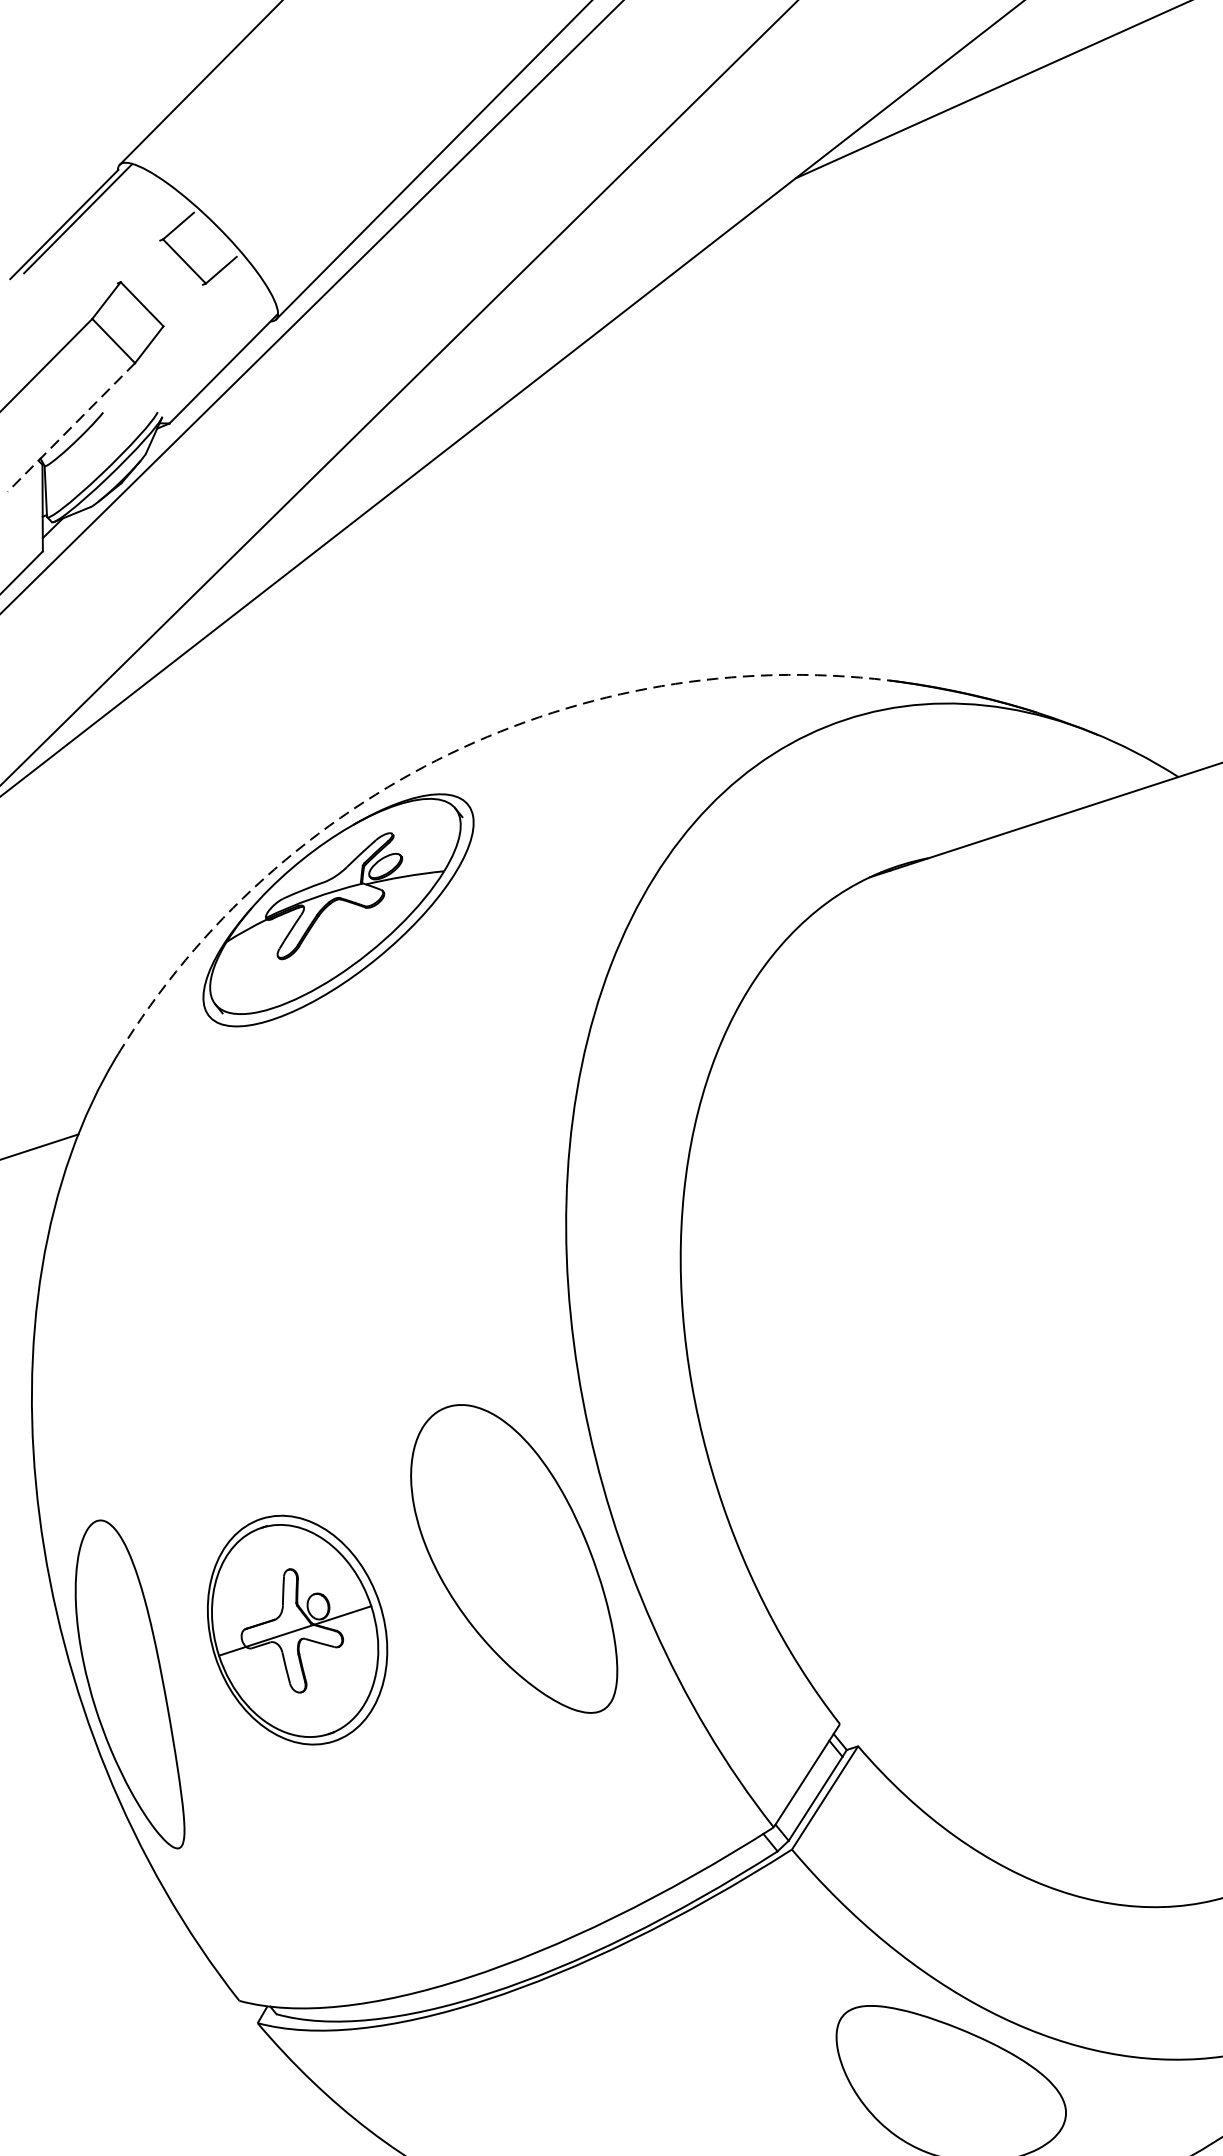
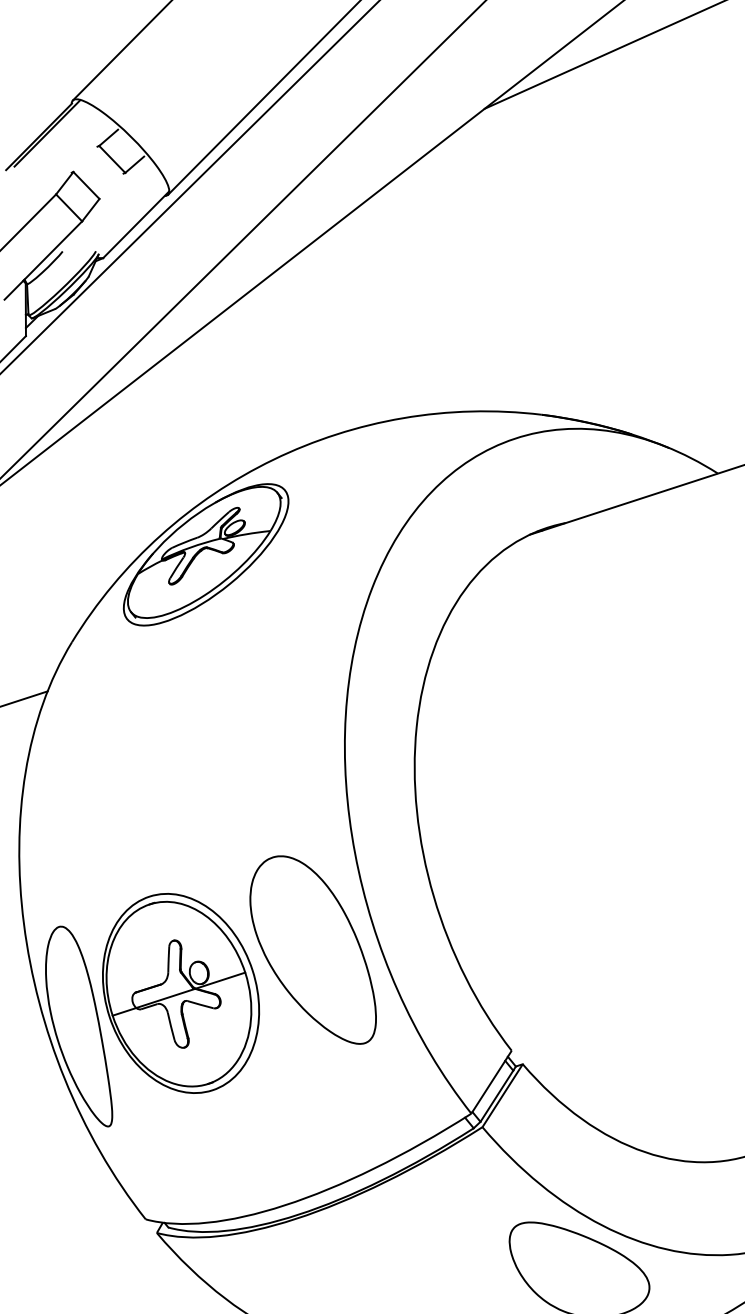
line: (71, 427) -> (43, 260), dashed -> solid
arc: (449, 753) -> (273, 459), dashed -> solid
part: (298, 1630) -> (181, 993), size x1.43

